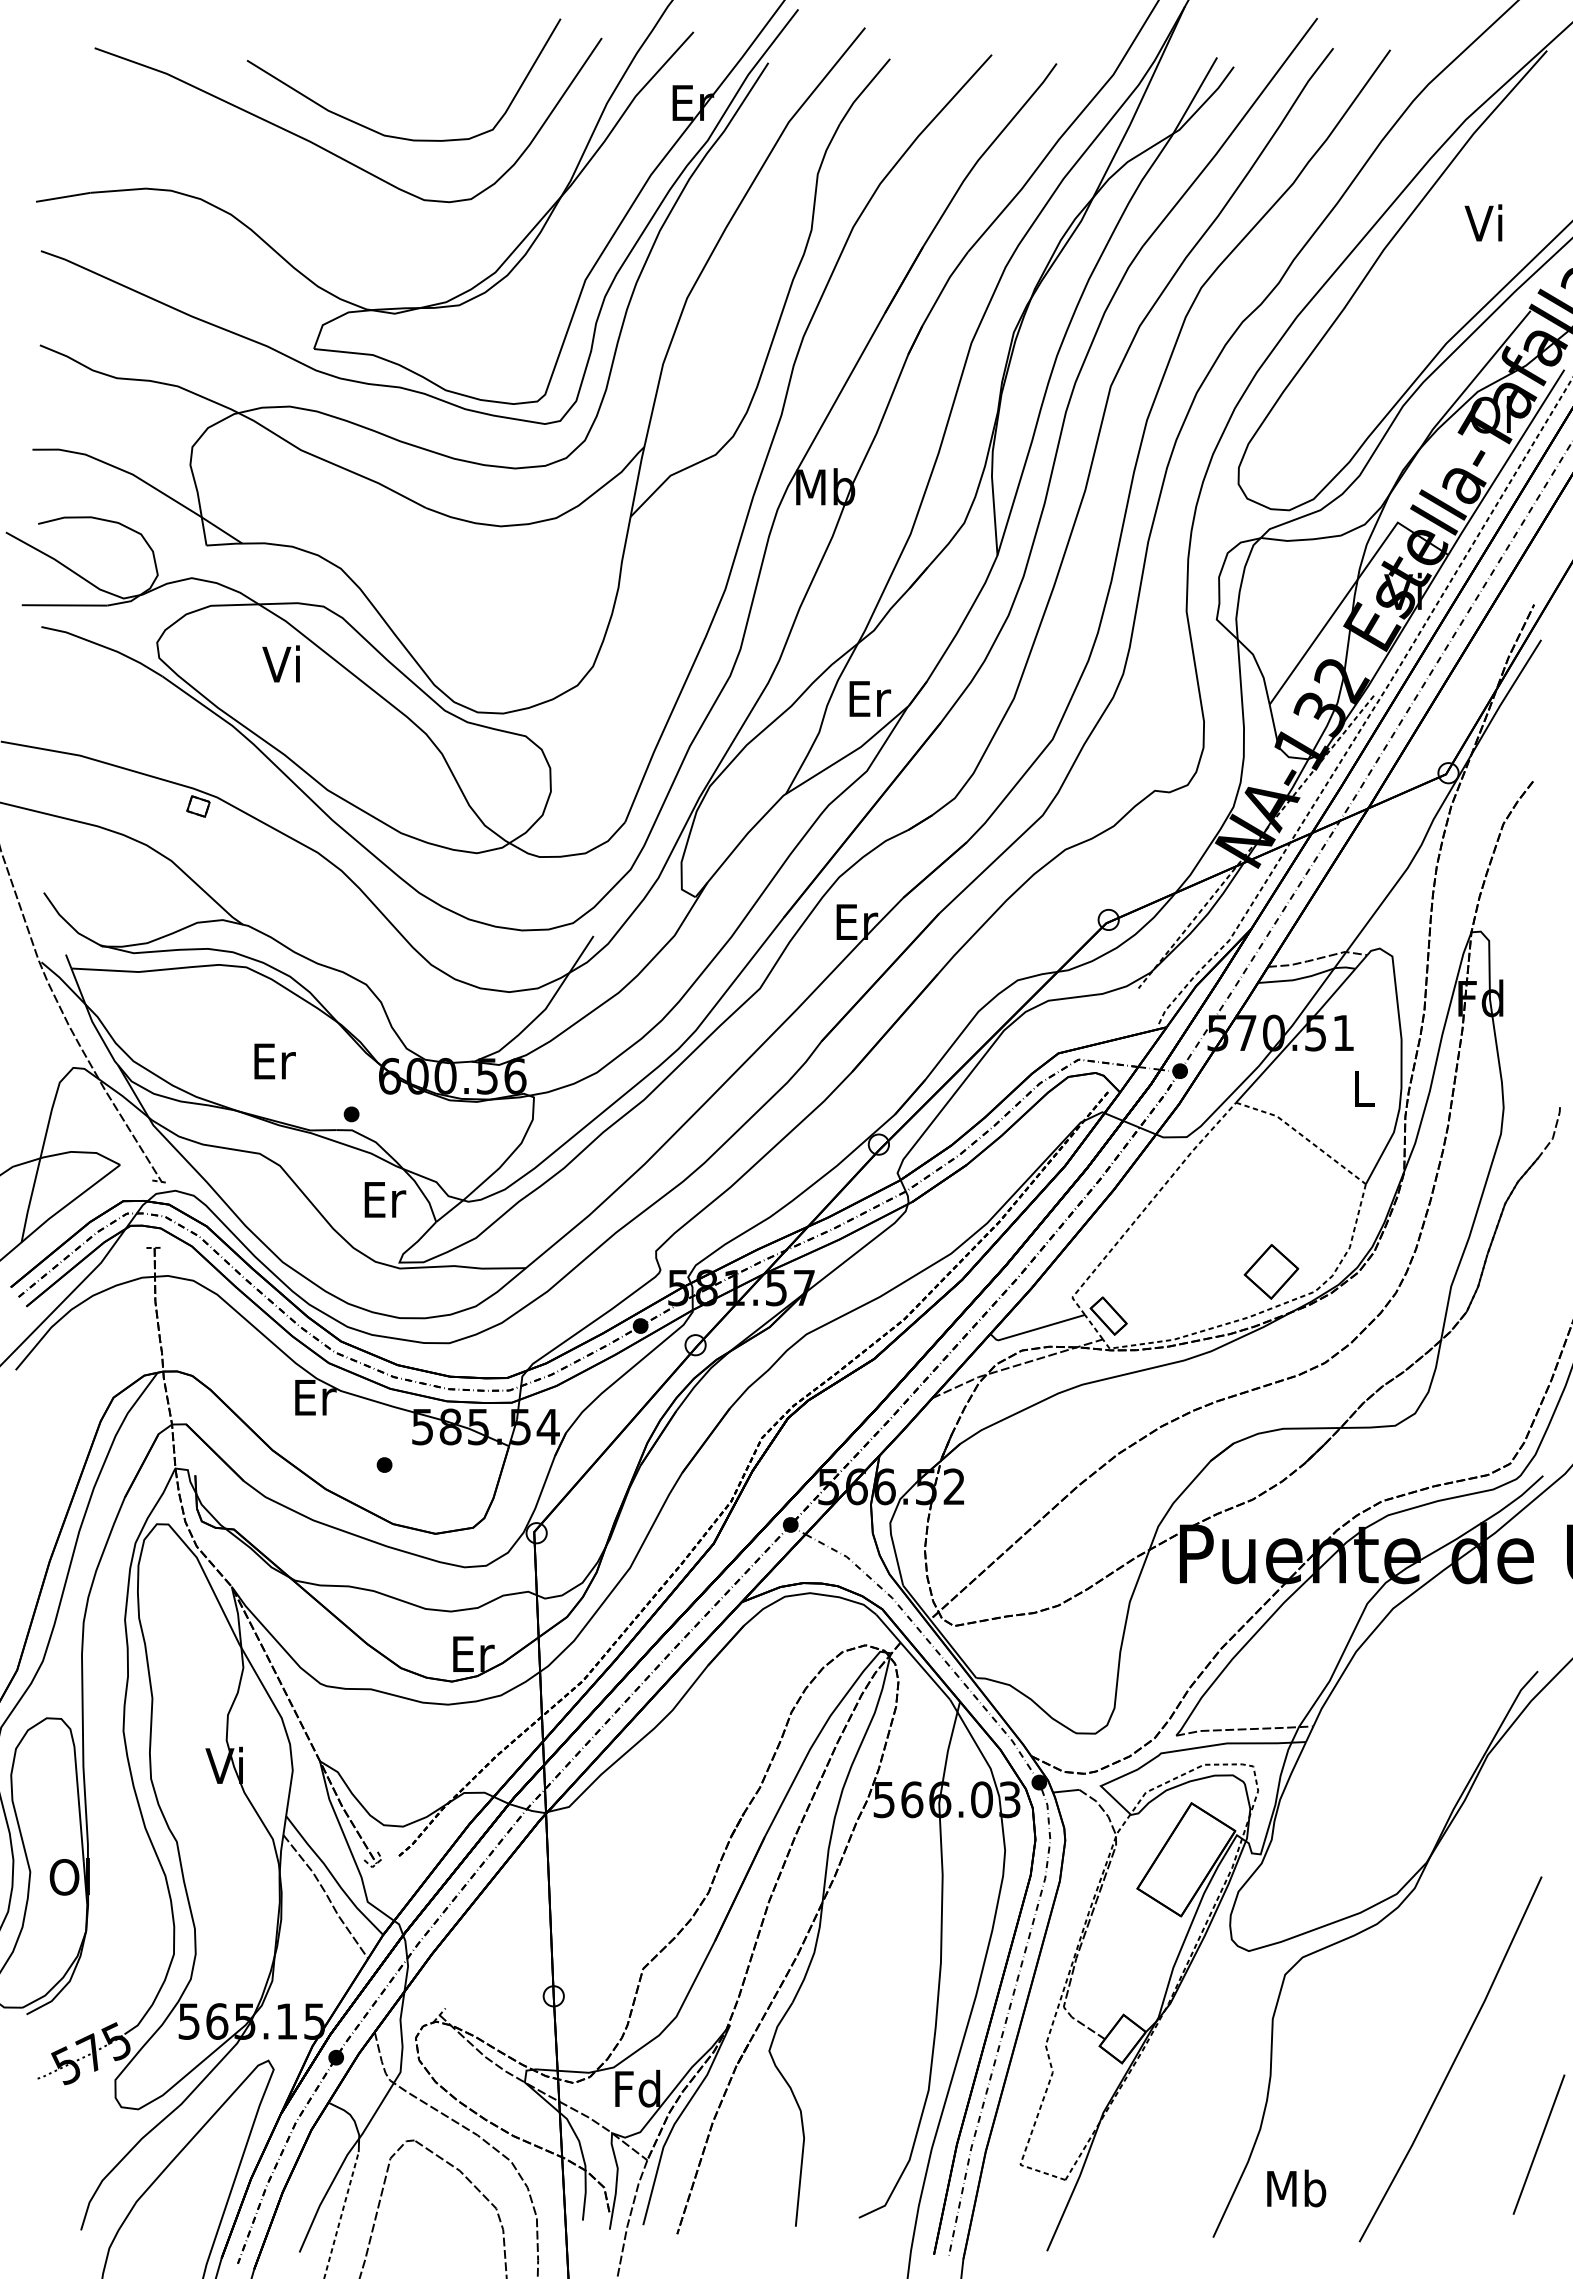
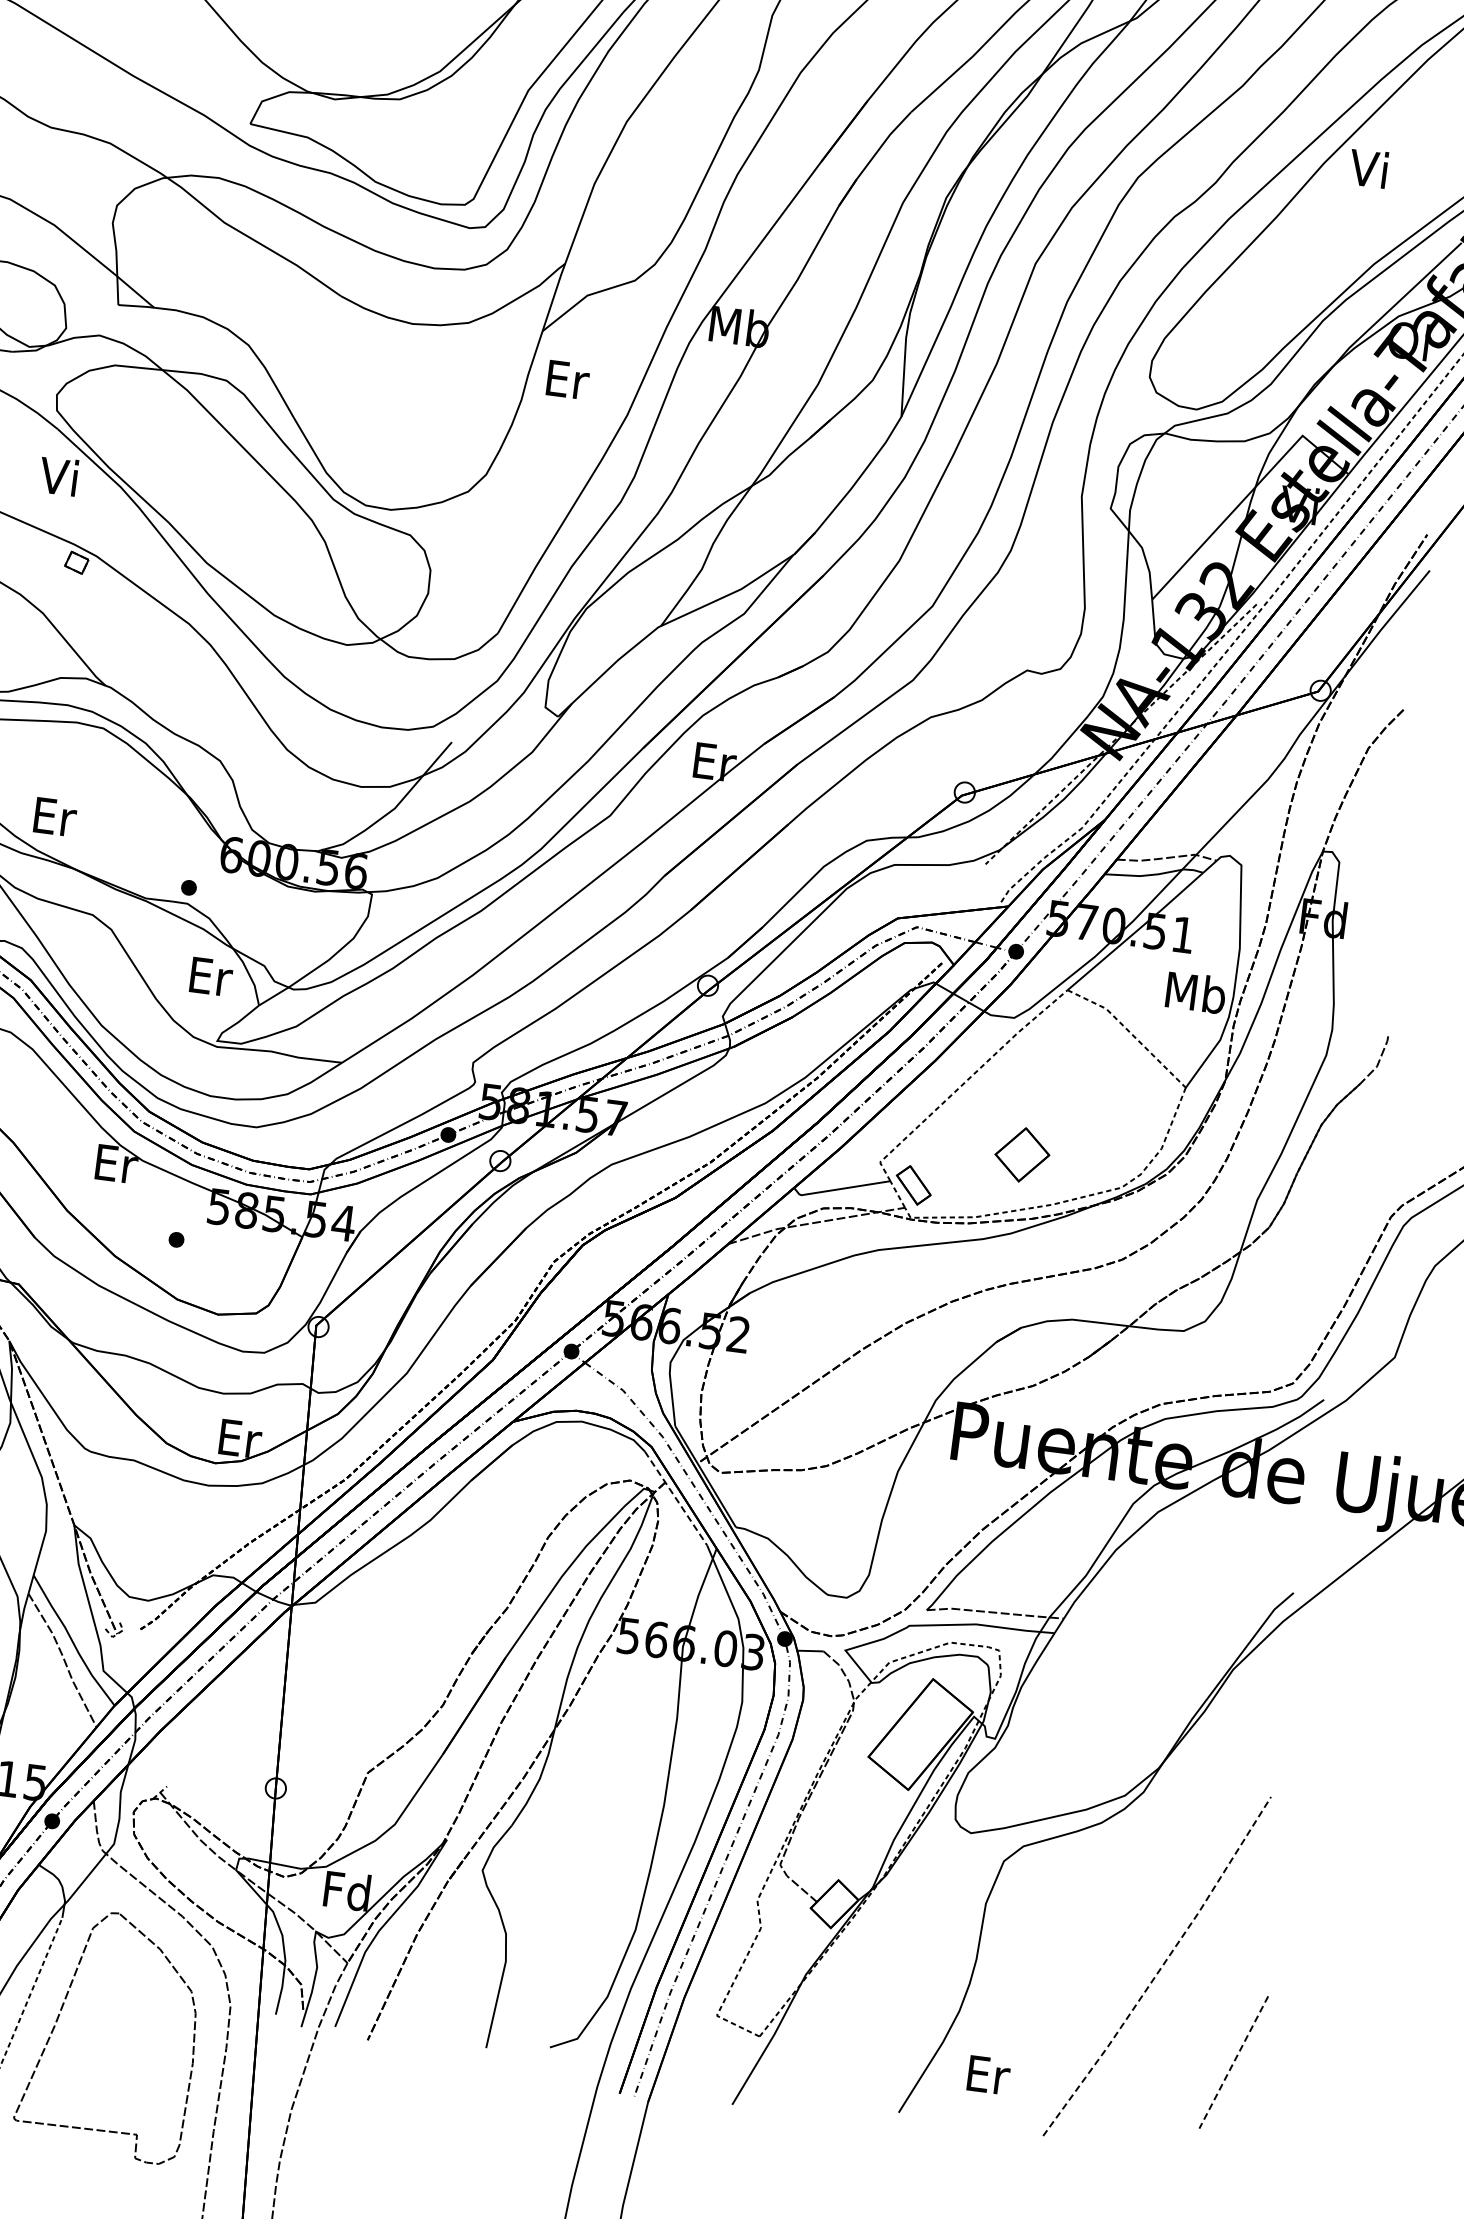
text: (1483, 222) -> (1368, 167), moved
text: (280, 663) -> (57, 475), moved
text: (870, 698) -> (568, 379), moved
text: (274, 1061) -> (54, 817), moved
text: (1363, 1088) -> (1195, 992), L -> Mb
part: (1271, 1271) -> (1022, 1154), moved
line: (913, 1657) -> (676, 1498), solid -> dashed
line: (1454, 2061) -> (1160, 1969), solid -> dashed
line: (1539, 2144) -> (1234, 2062), solid -> dashed
text: (1296, 2188) -> (987, 2074), Mb -> Er

